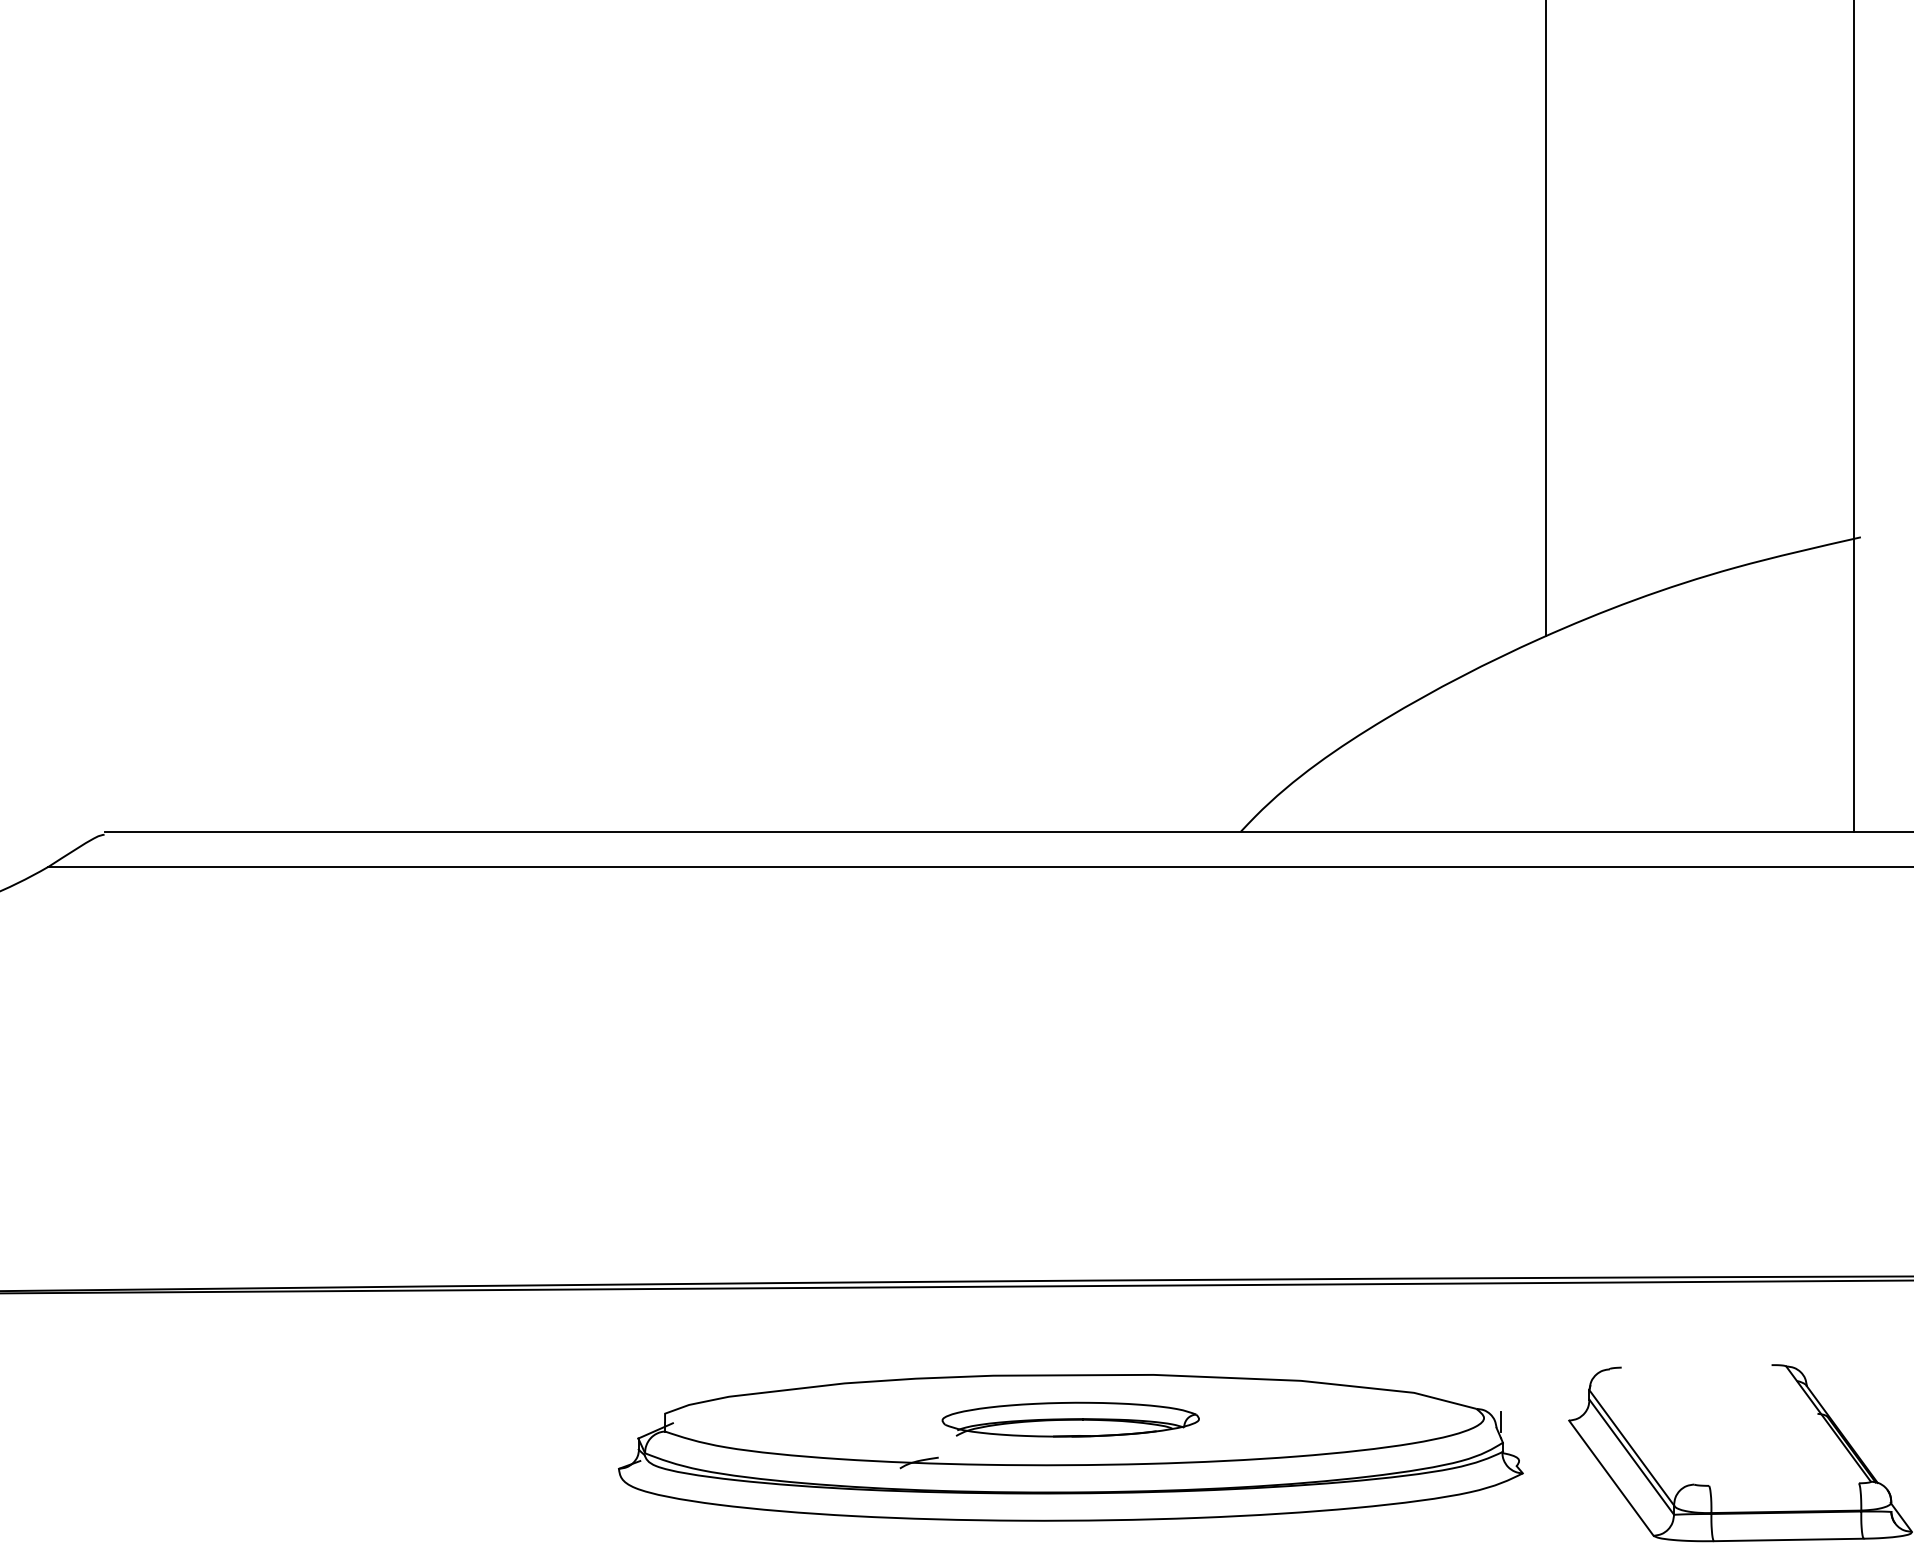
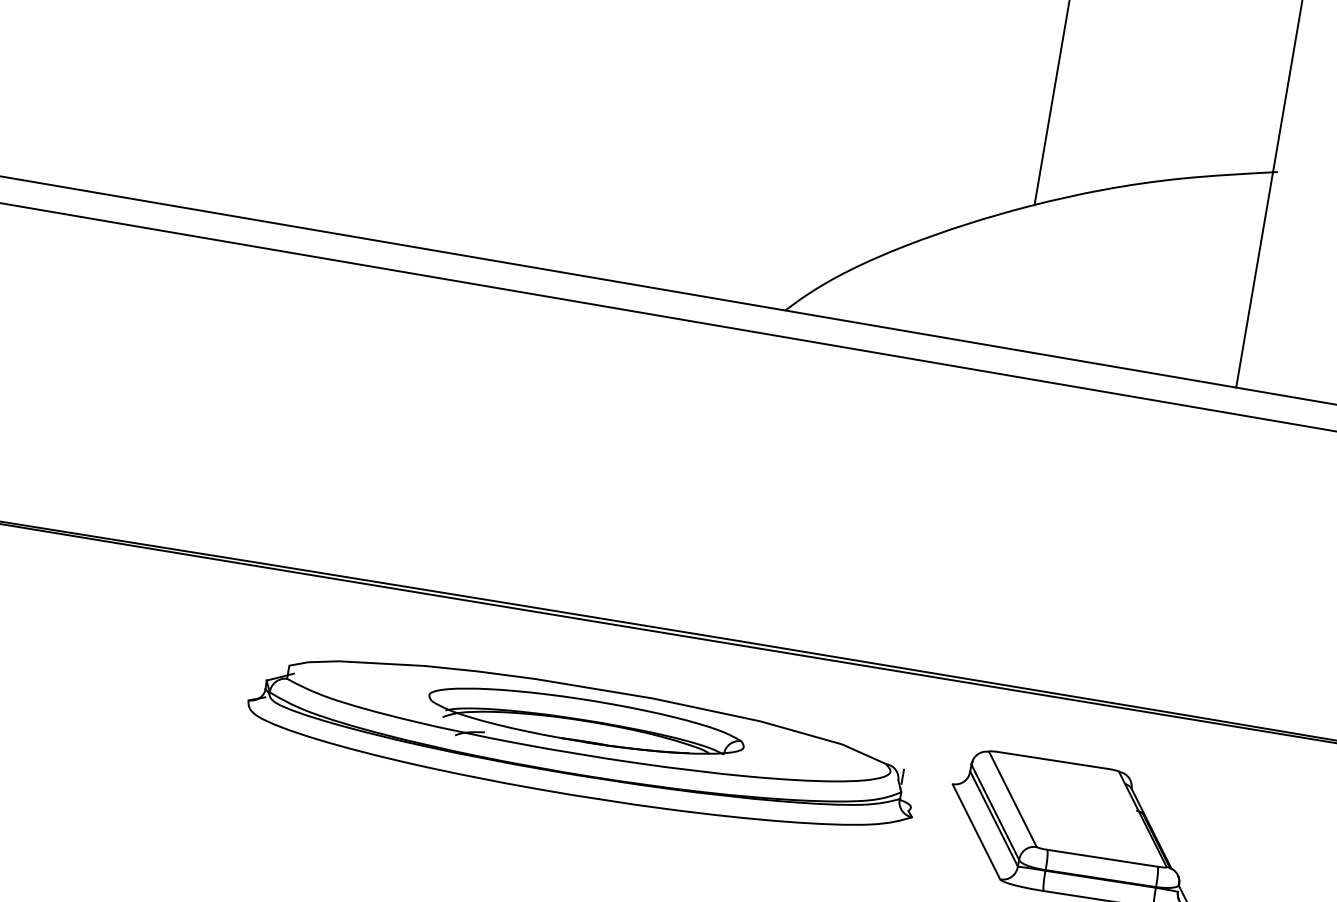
line: (1696, 1366) -> (1053, 760), added
part: (1070, 1419) -> (586, 720), size x1.67
line: (1651, 1426) -> (1012, 798), added
line: (1783, 1484) -> (1102, 858), added

